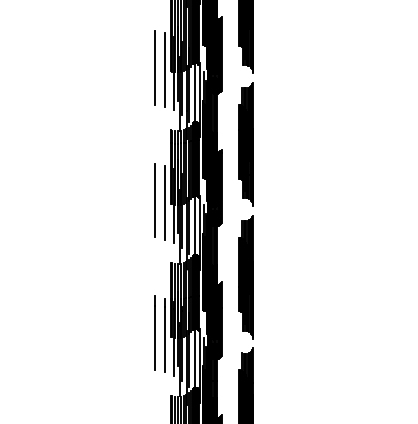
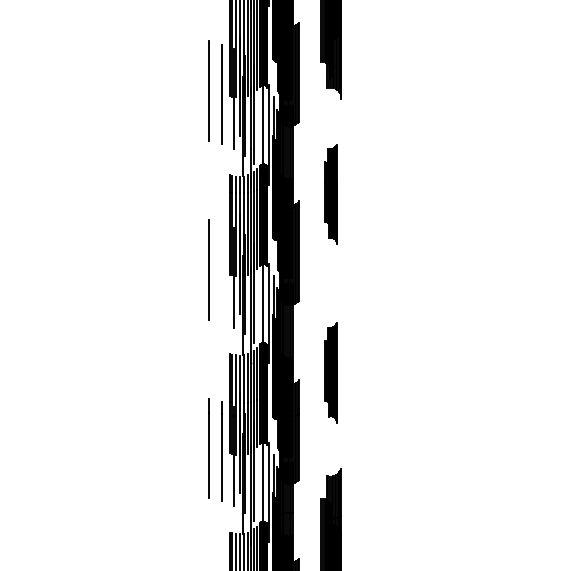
part: (245, 144) -> (330, 194), size x0.6
line: (164, 202) -> (221, 272), removed
part: (245, 276) -> (330, 372), size x0.6

